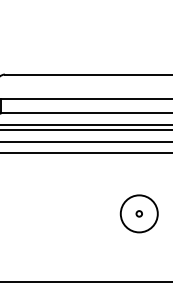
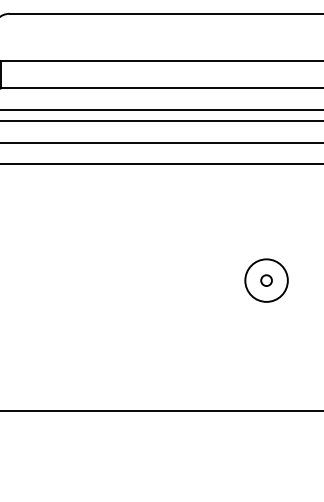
circle: (138, 213) -> (265, 279), size x0.6

